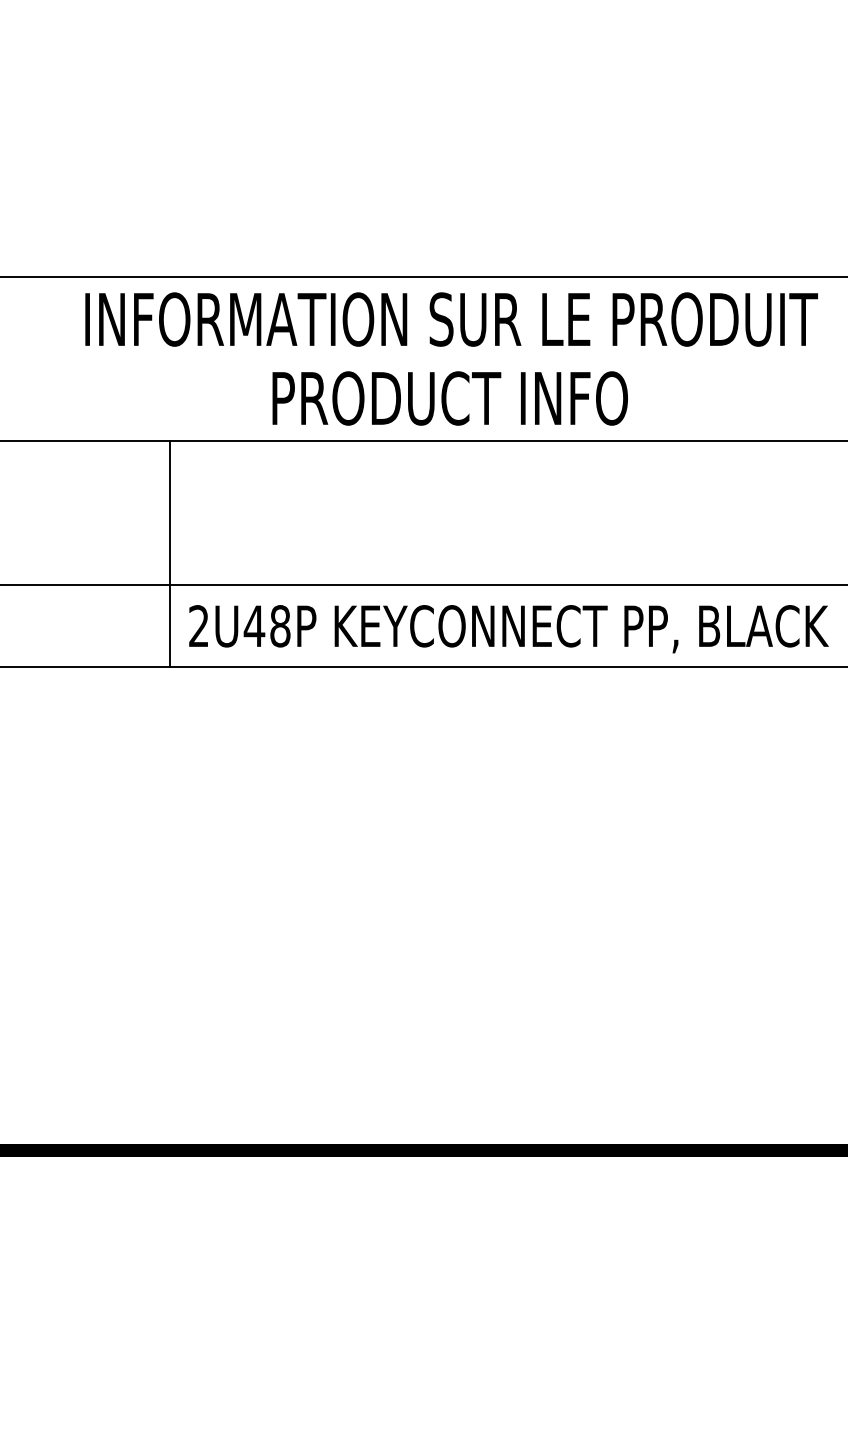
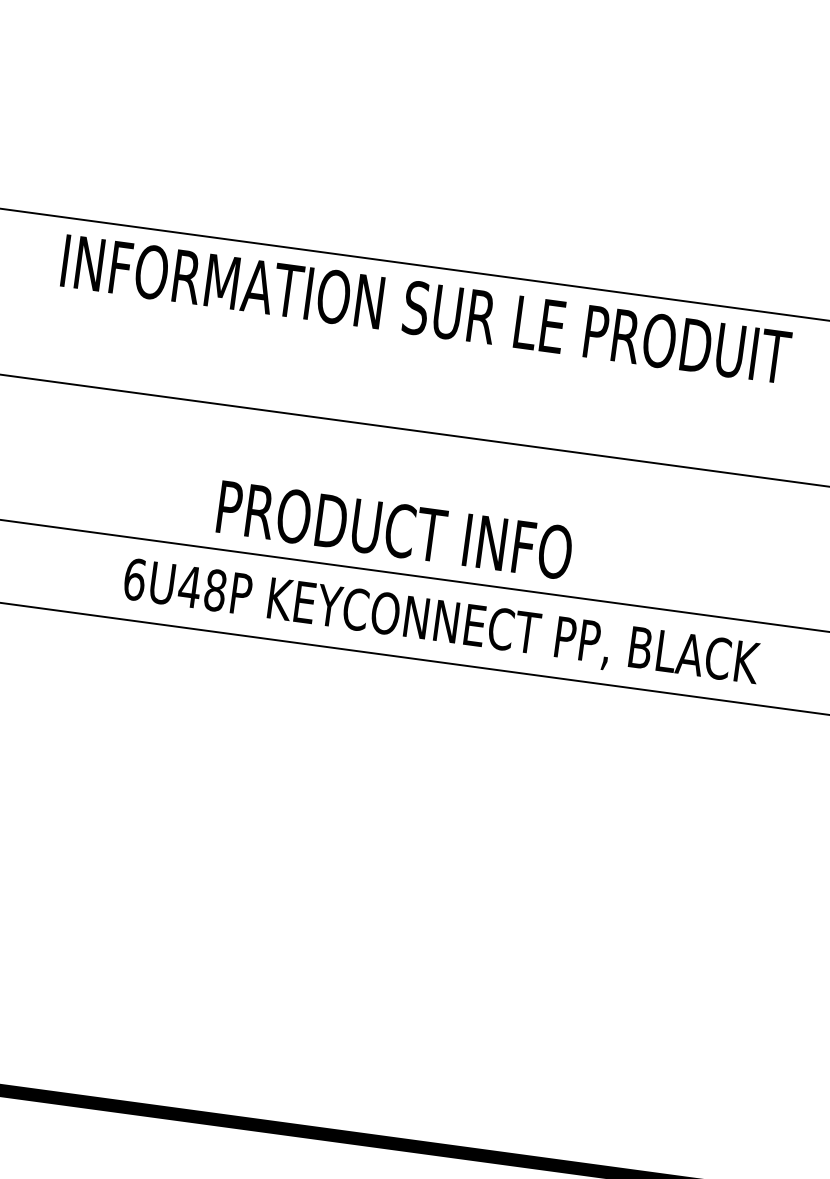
text: (449, 398) -> (394, 530), moved
line: (169, 554) -> (115, 504), removed
text: (199, 626) -> (135, 579), 2U48P -> 6U48P

